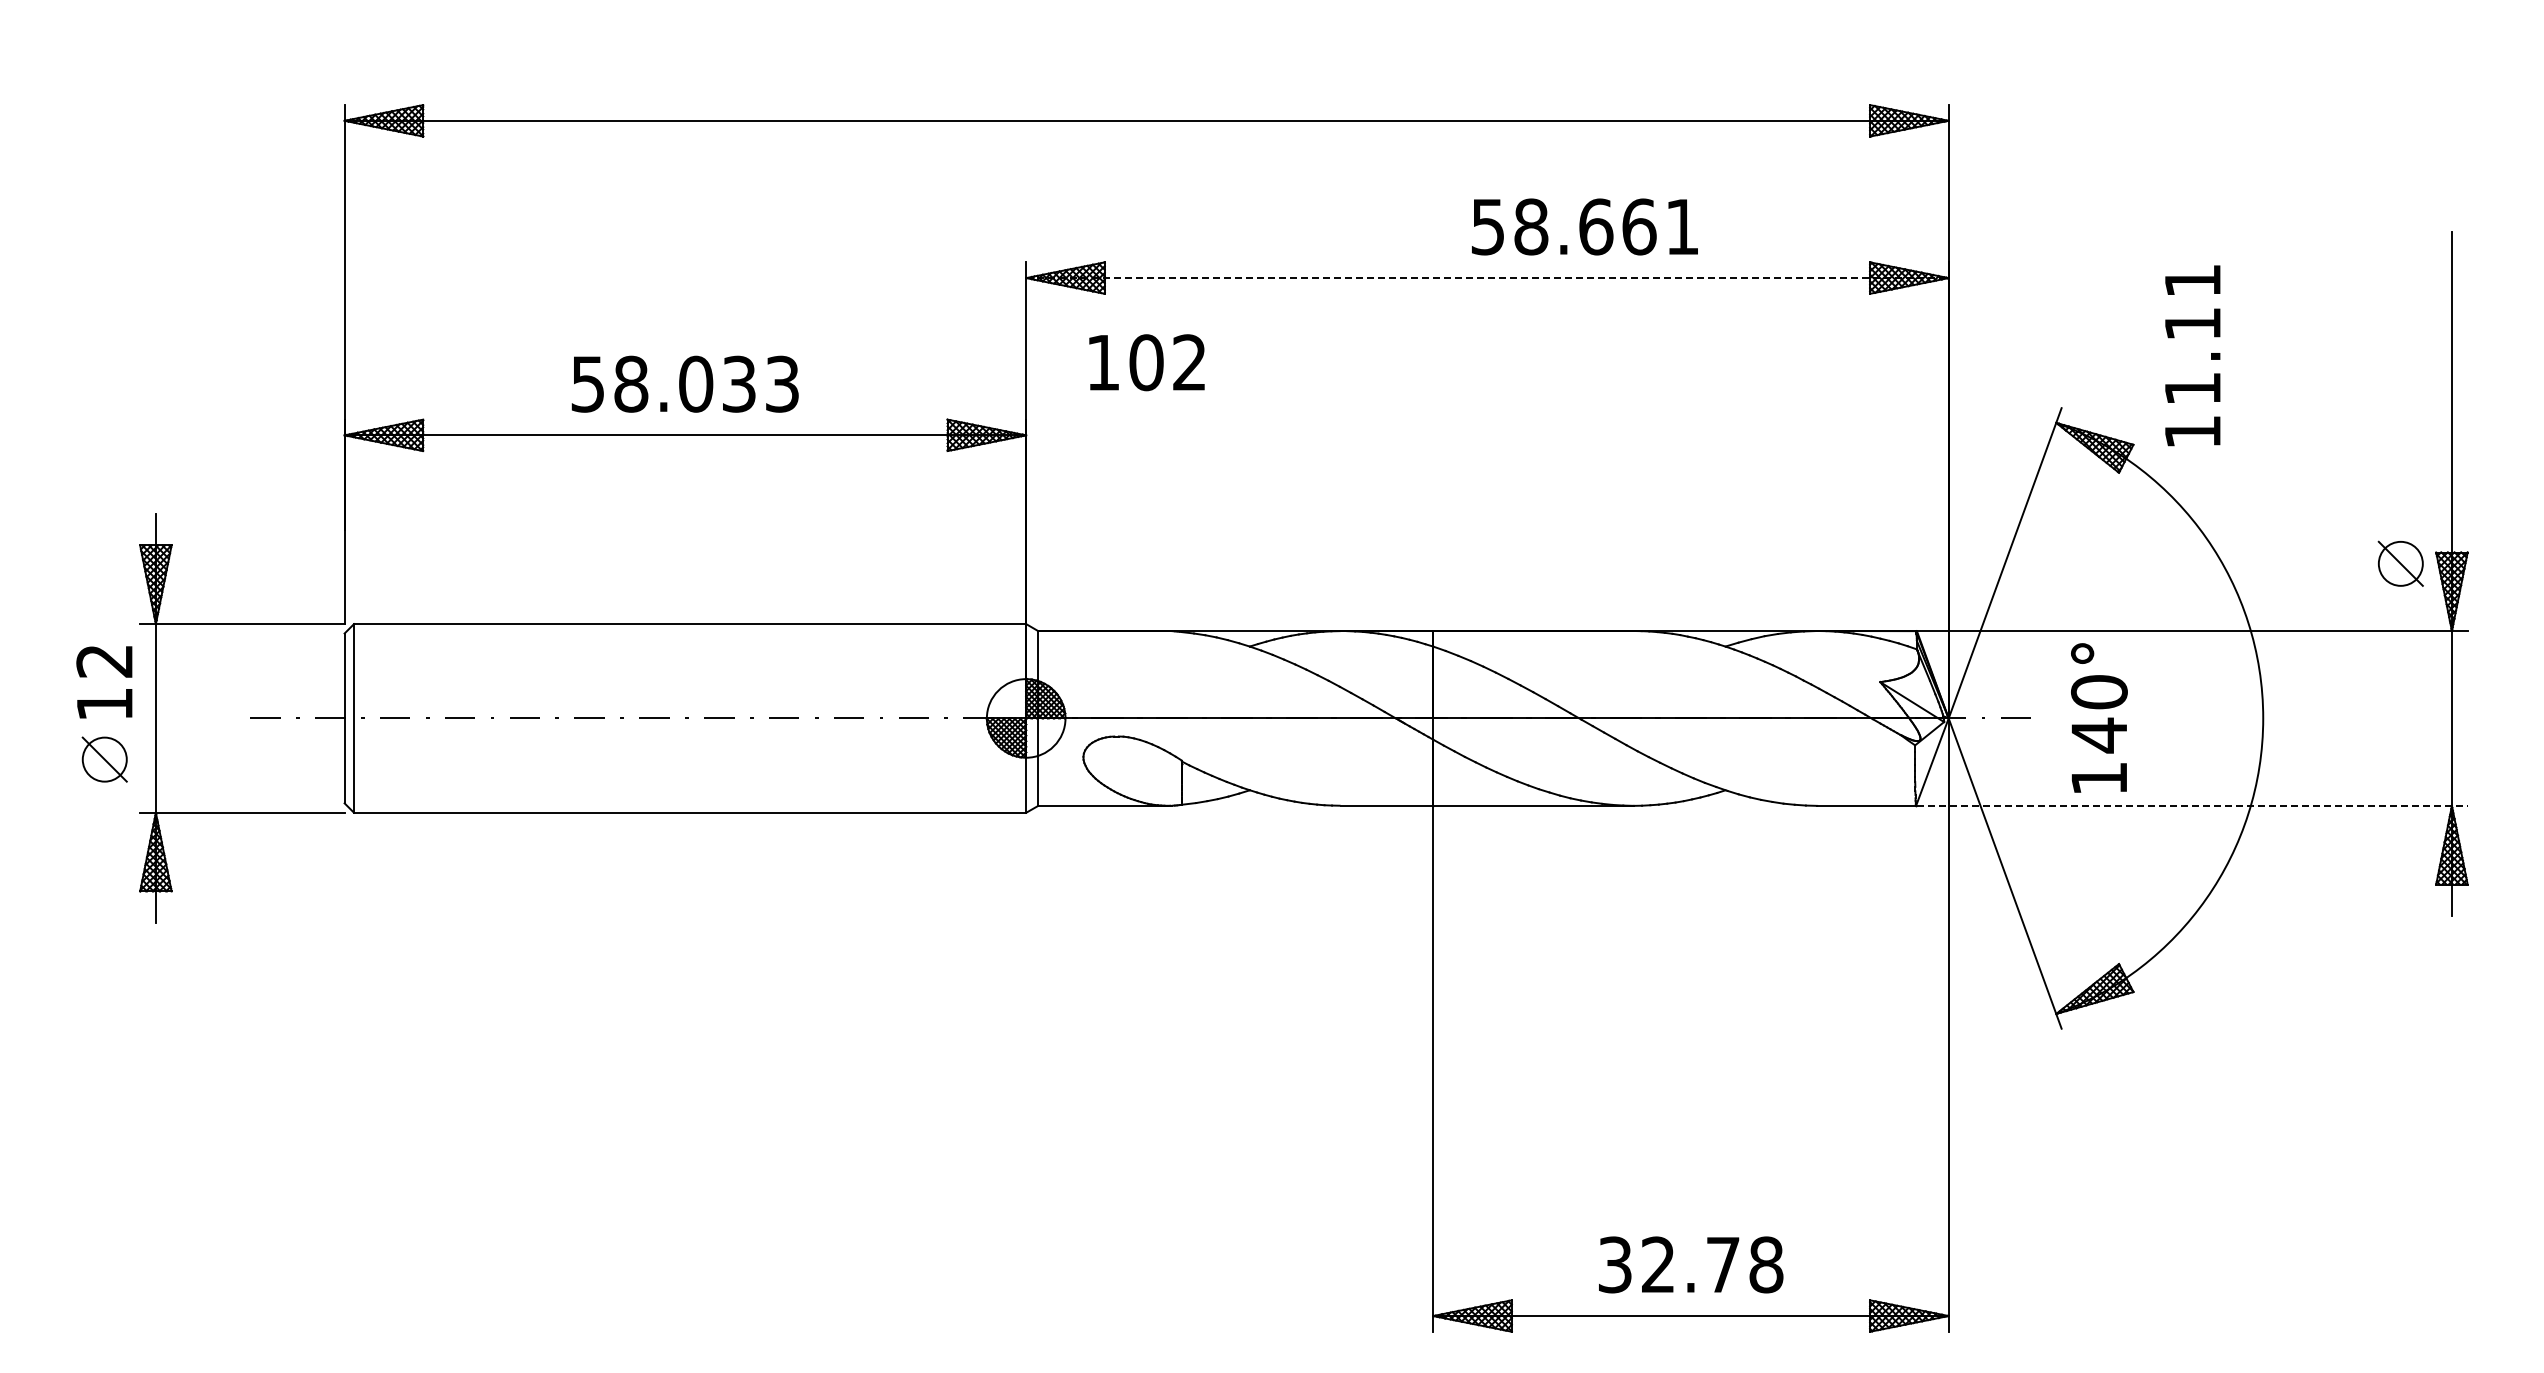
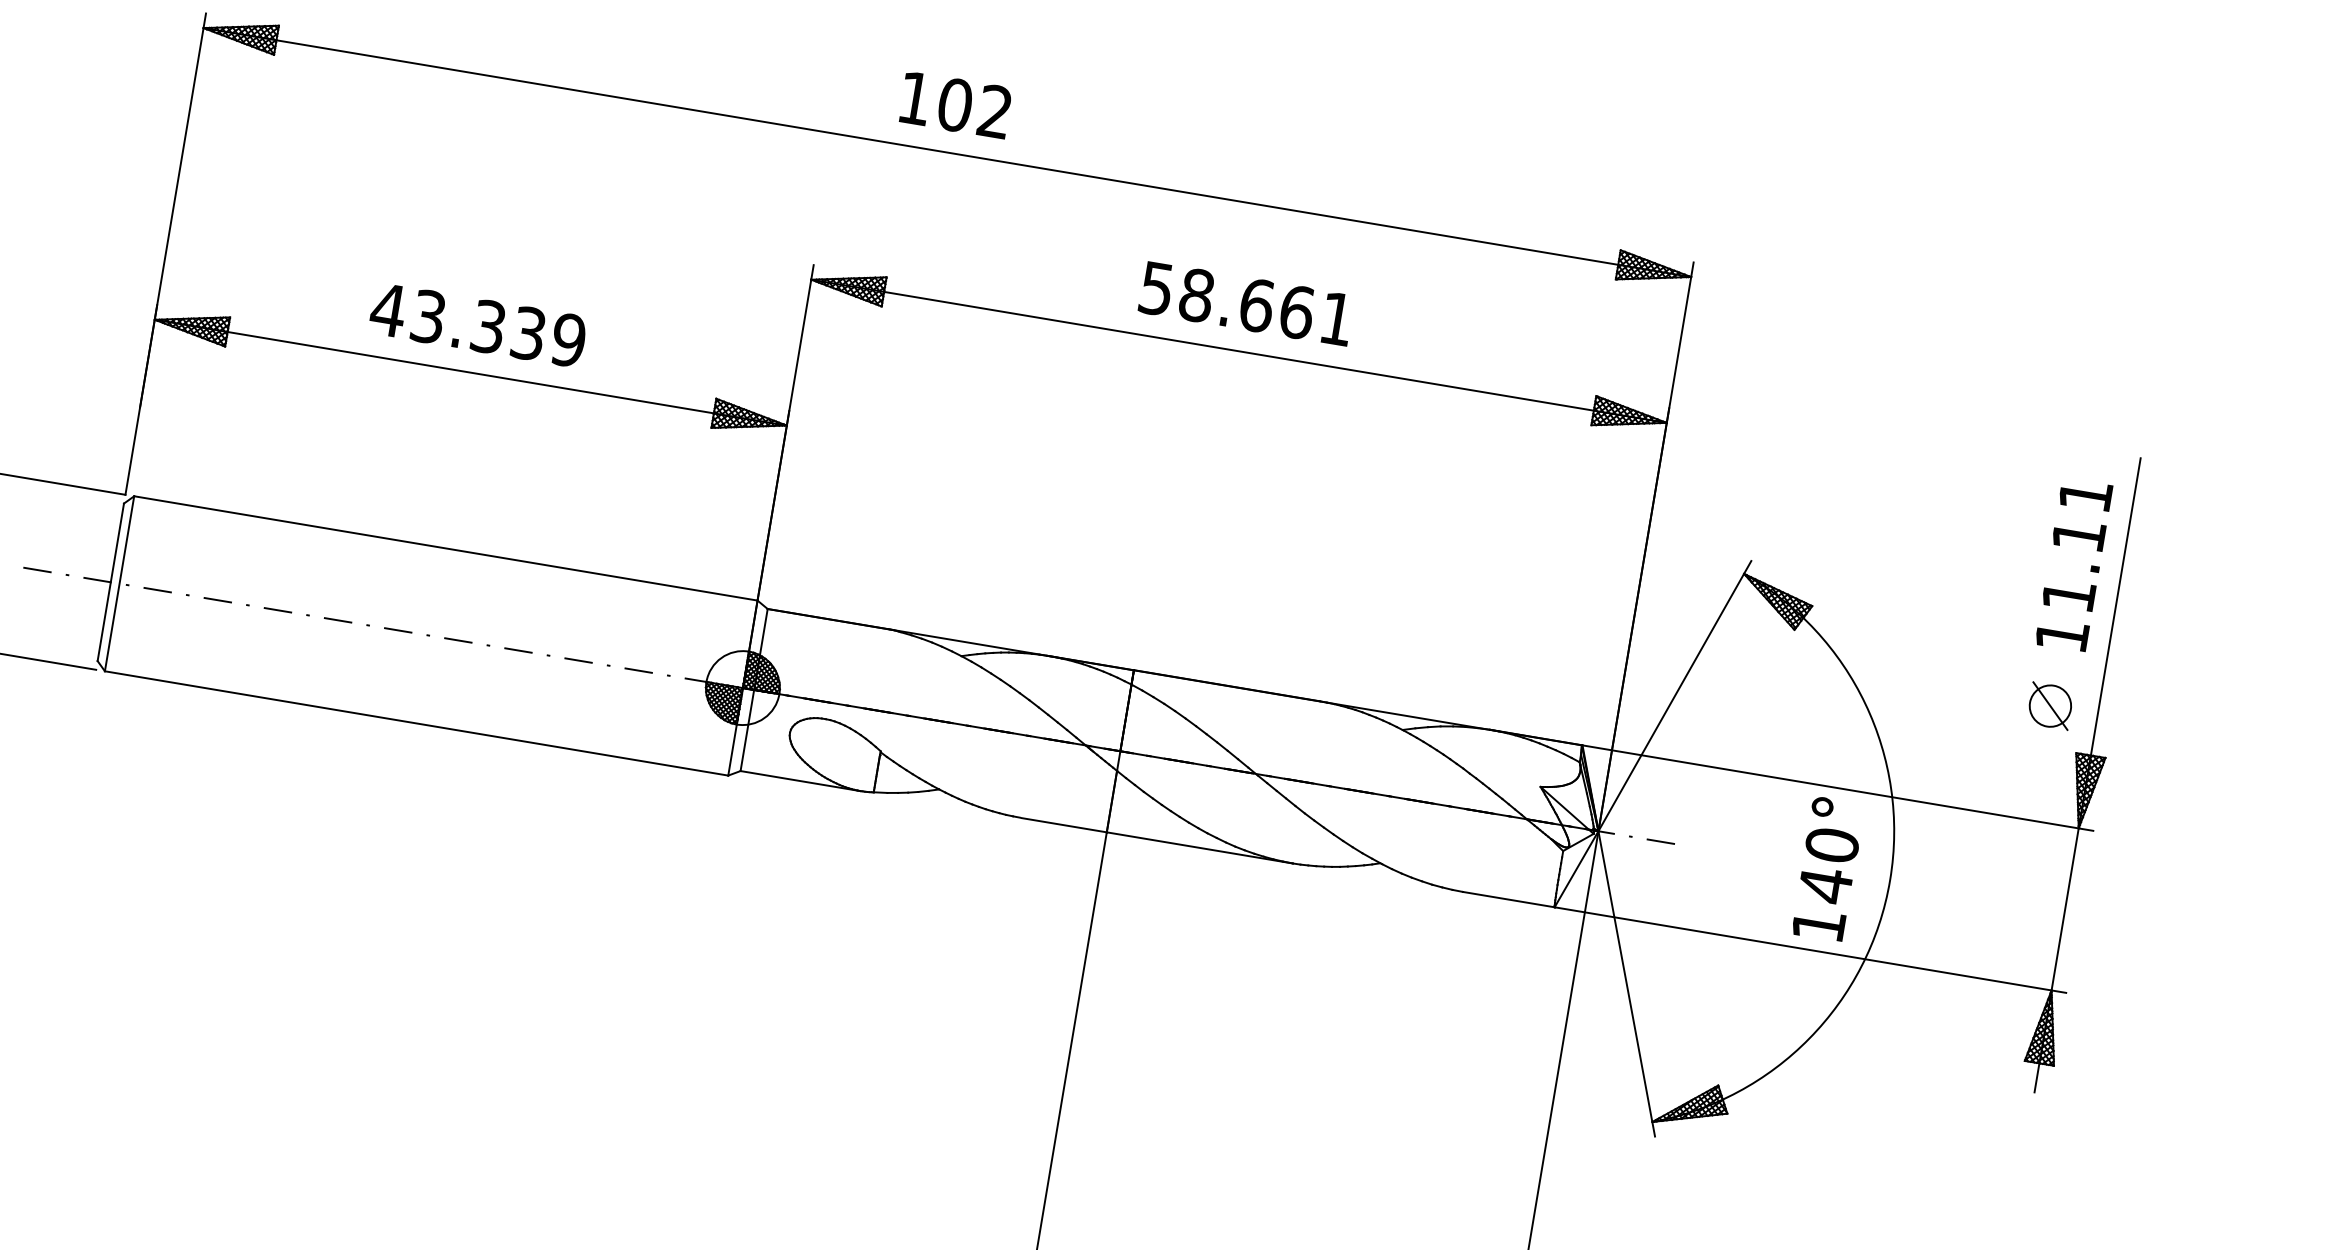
text: (1584, 226) -> (1246, 303), moved
line: (1487, 278) -> (1239, 351), dashed -> solid
text: (2192, 355) -> (2073, 564), moved
text: (1146, 362) -> (955, 104), moved
text: (684, 383) -> (478, 324), 58.033 -> 43.339
part: (2400, 563) -> (2050, 705), moved
text: (2099, 717) -> (1828, 868), moved
line: (2192, 805) -> (1811, 949), dashed -> solid

